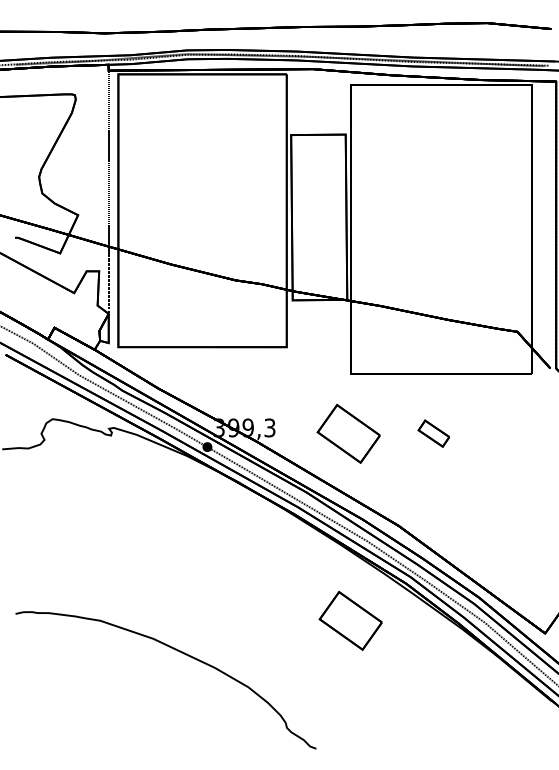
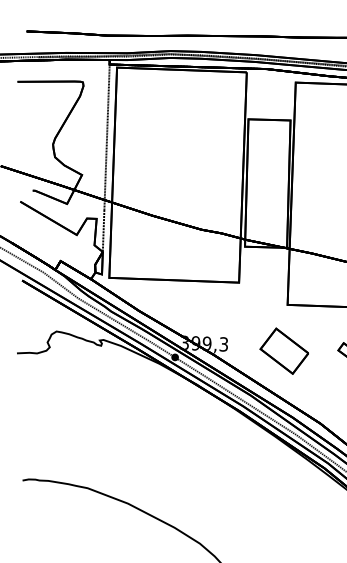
part: (350, 620) -> (280, 495), removed

